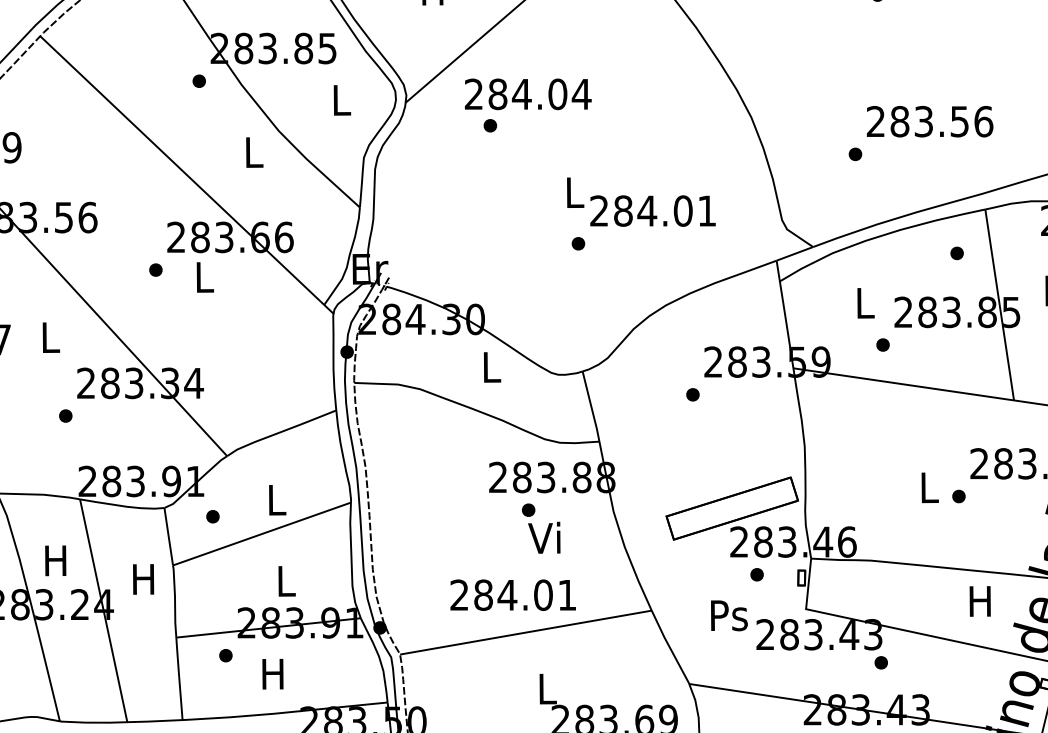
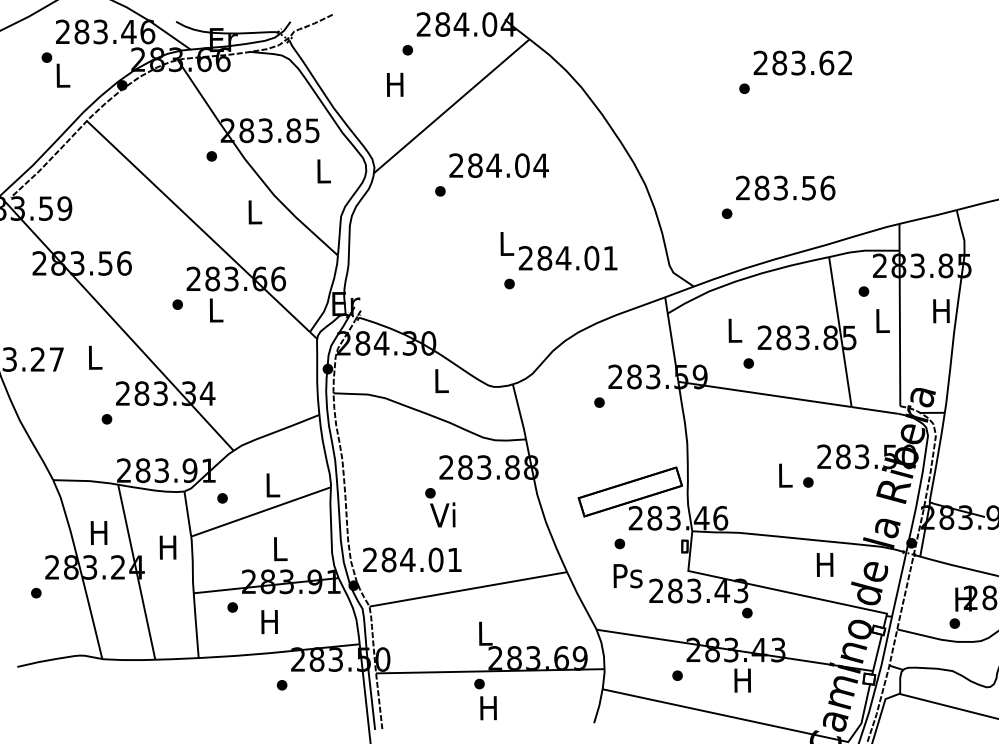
text: (527, 94) -> (498, 165), moved
part: (956, 253) -> (863, 291), moved
text: (541, 528) -> (440, 507), moved
part: (756, 574) -> (619, 543), moved
text: (513, 594) -> (412, 559), moved

